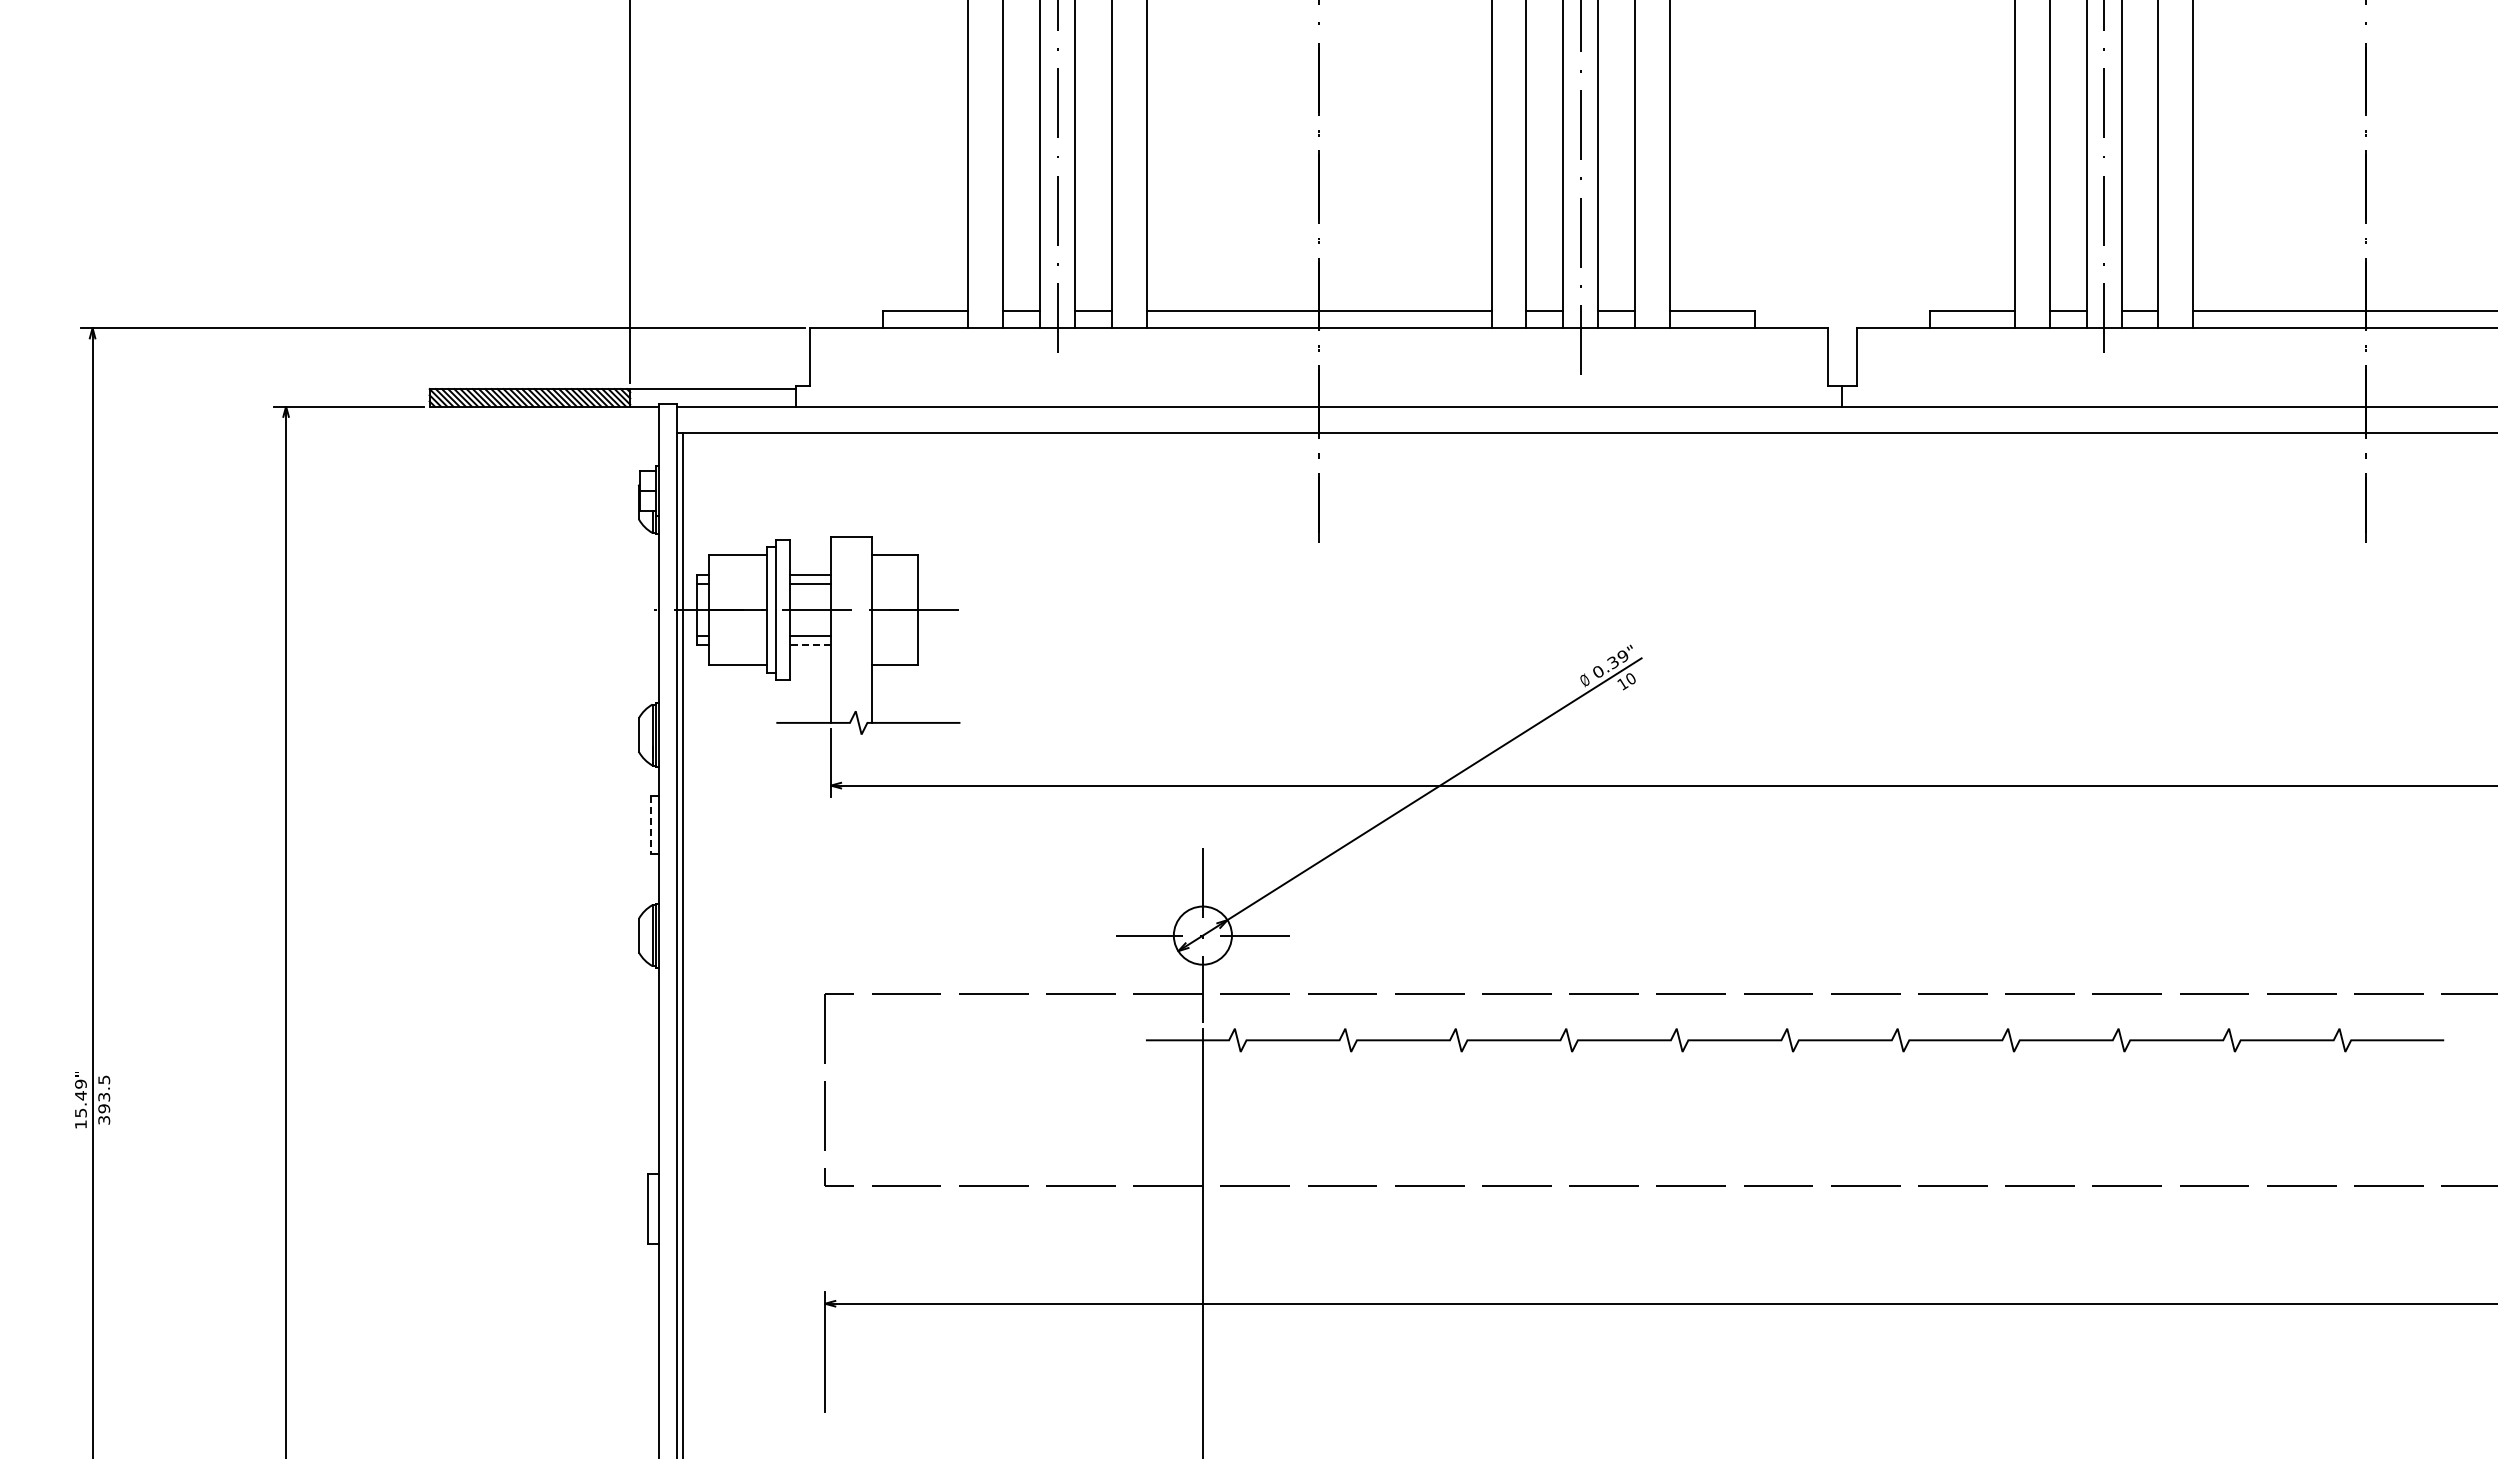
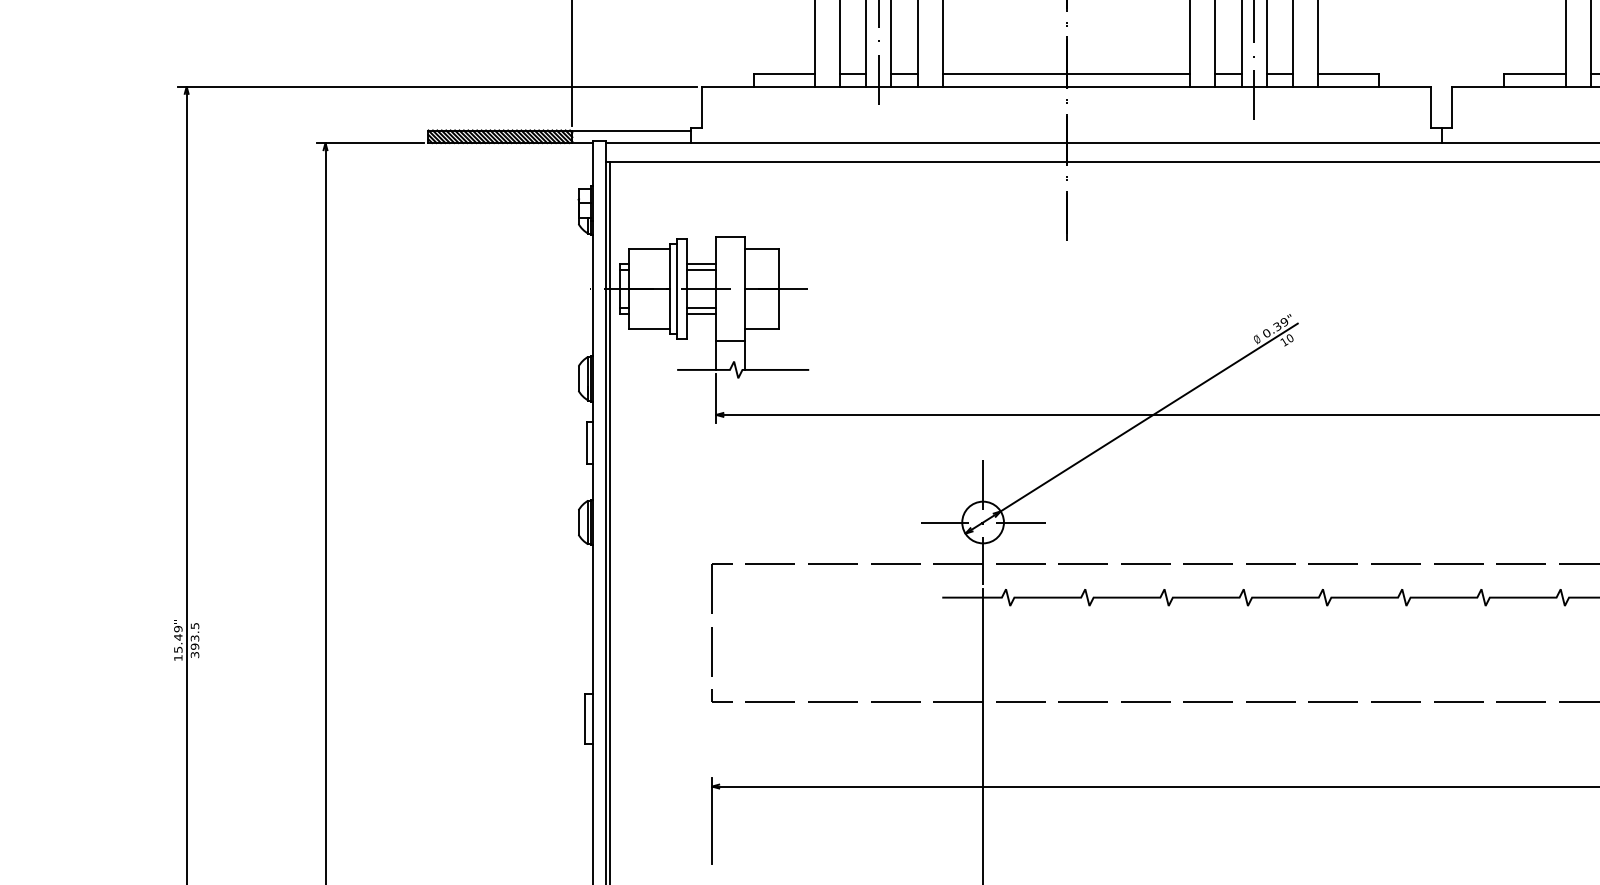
line: (809, 644) -> (700, 313), dashed -> solid
line: (850, 682) -> (730, 340), added
line: (650, 825) -> (586, 443), dashed -> solid

